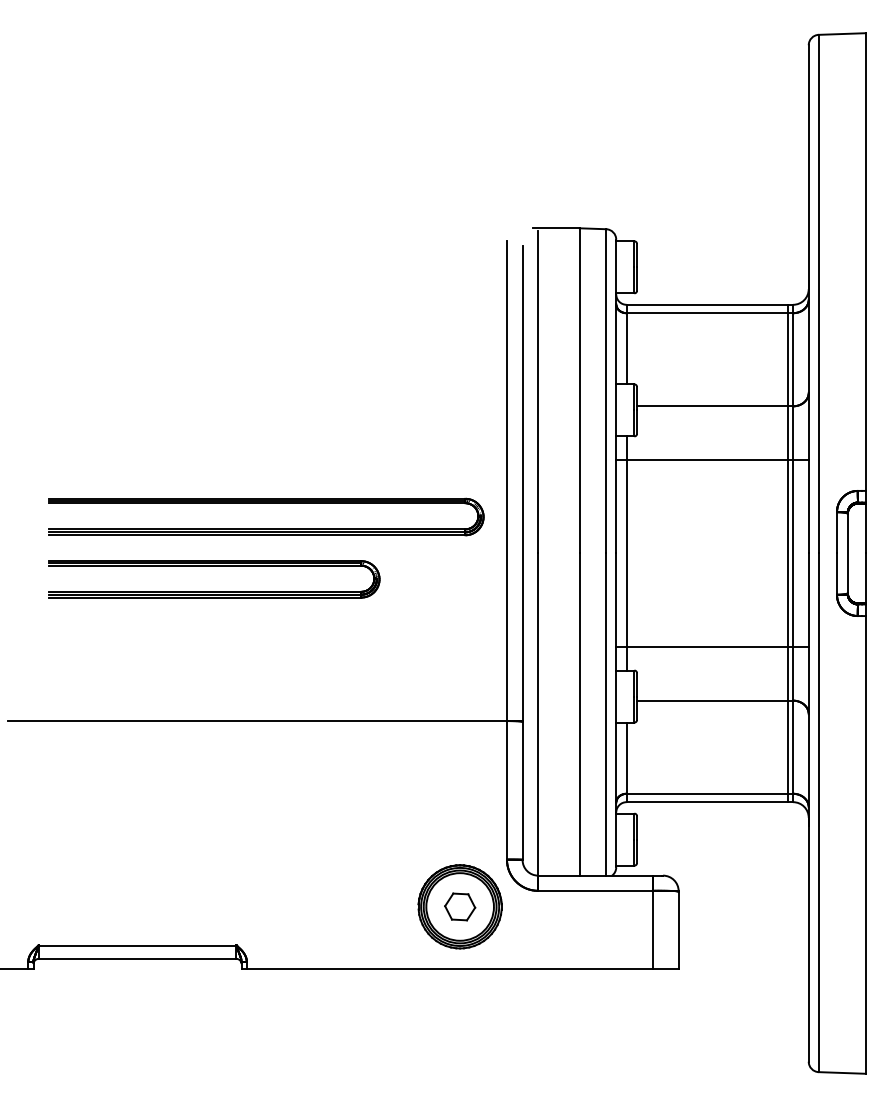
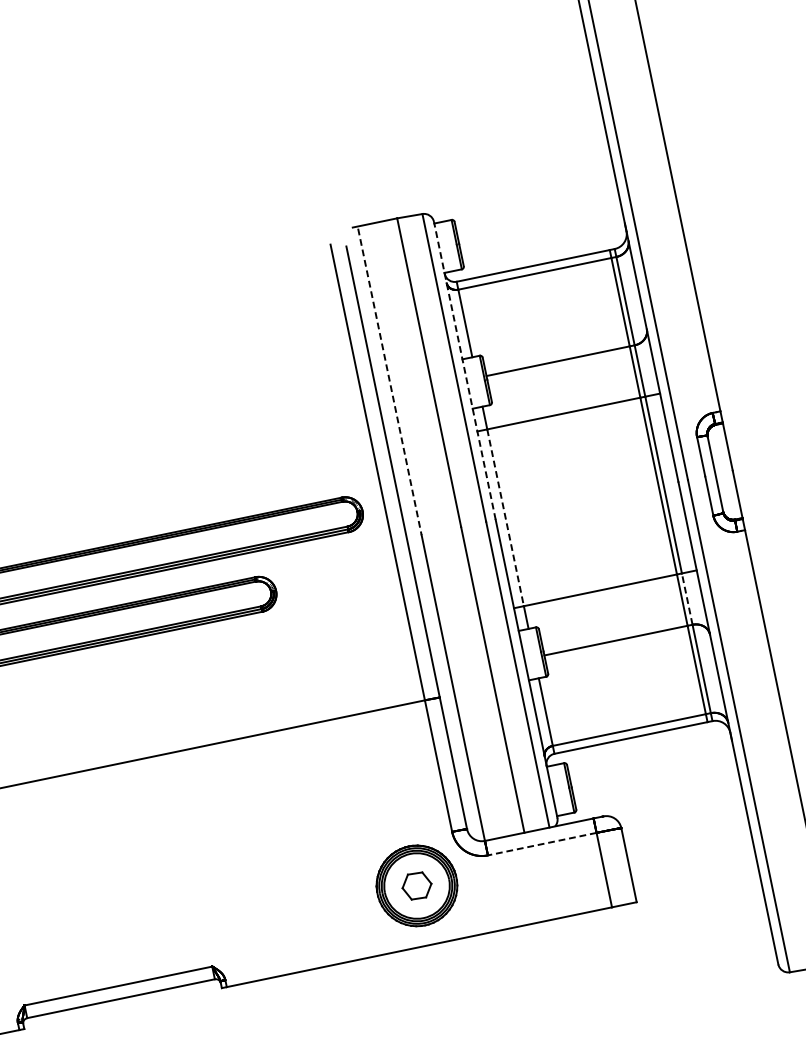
line: (538, 392) -> (390, 382), solid -> dashed
line: (616, 396) -> (465, 370), solid -> dashed
line: (626, 553) -> (505, 517), solid -> dashed
line: (793, 673) -> (687, 598), solid -> dashed
line: (594, 890) -> (541, 843), solid -> dashed

